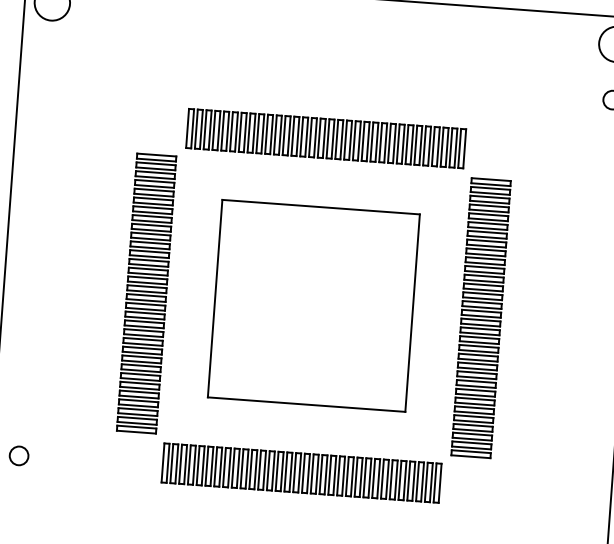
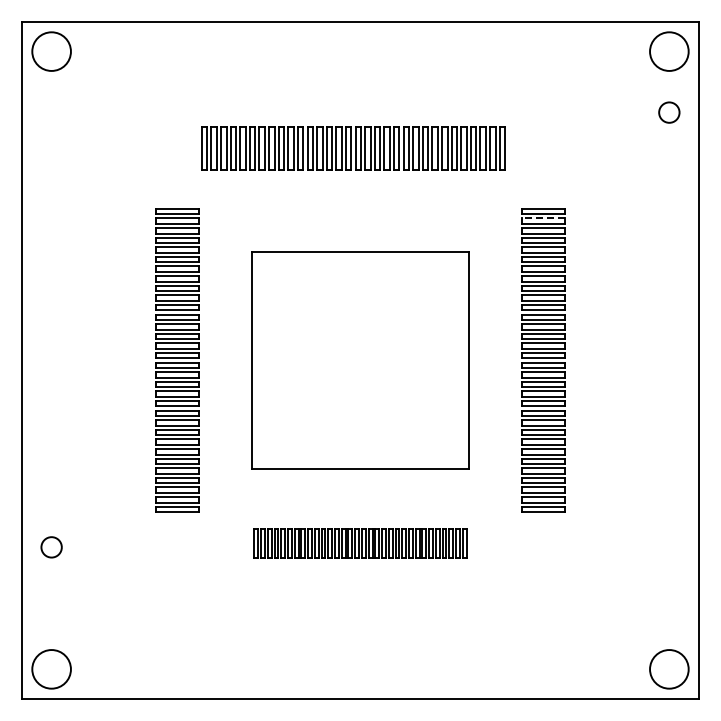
part: (326, 138) -> (353, 148), moved
line: (490, 188) -> (543, 218), solid -> dashed
part: (301, 473) -> (360, 543), size x0.7

